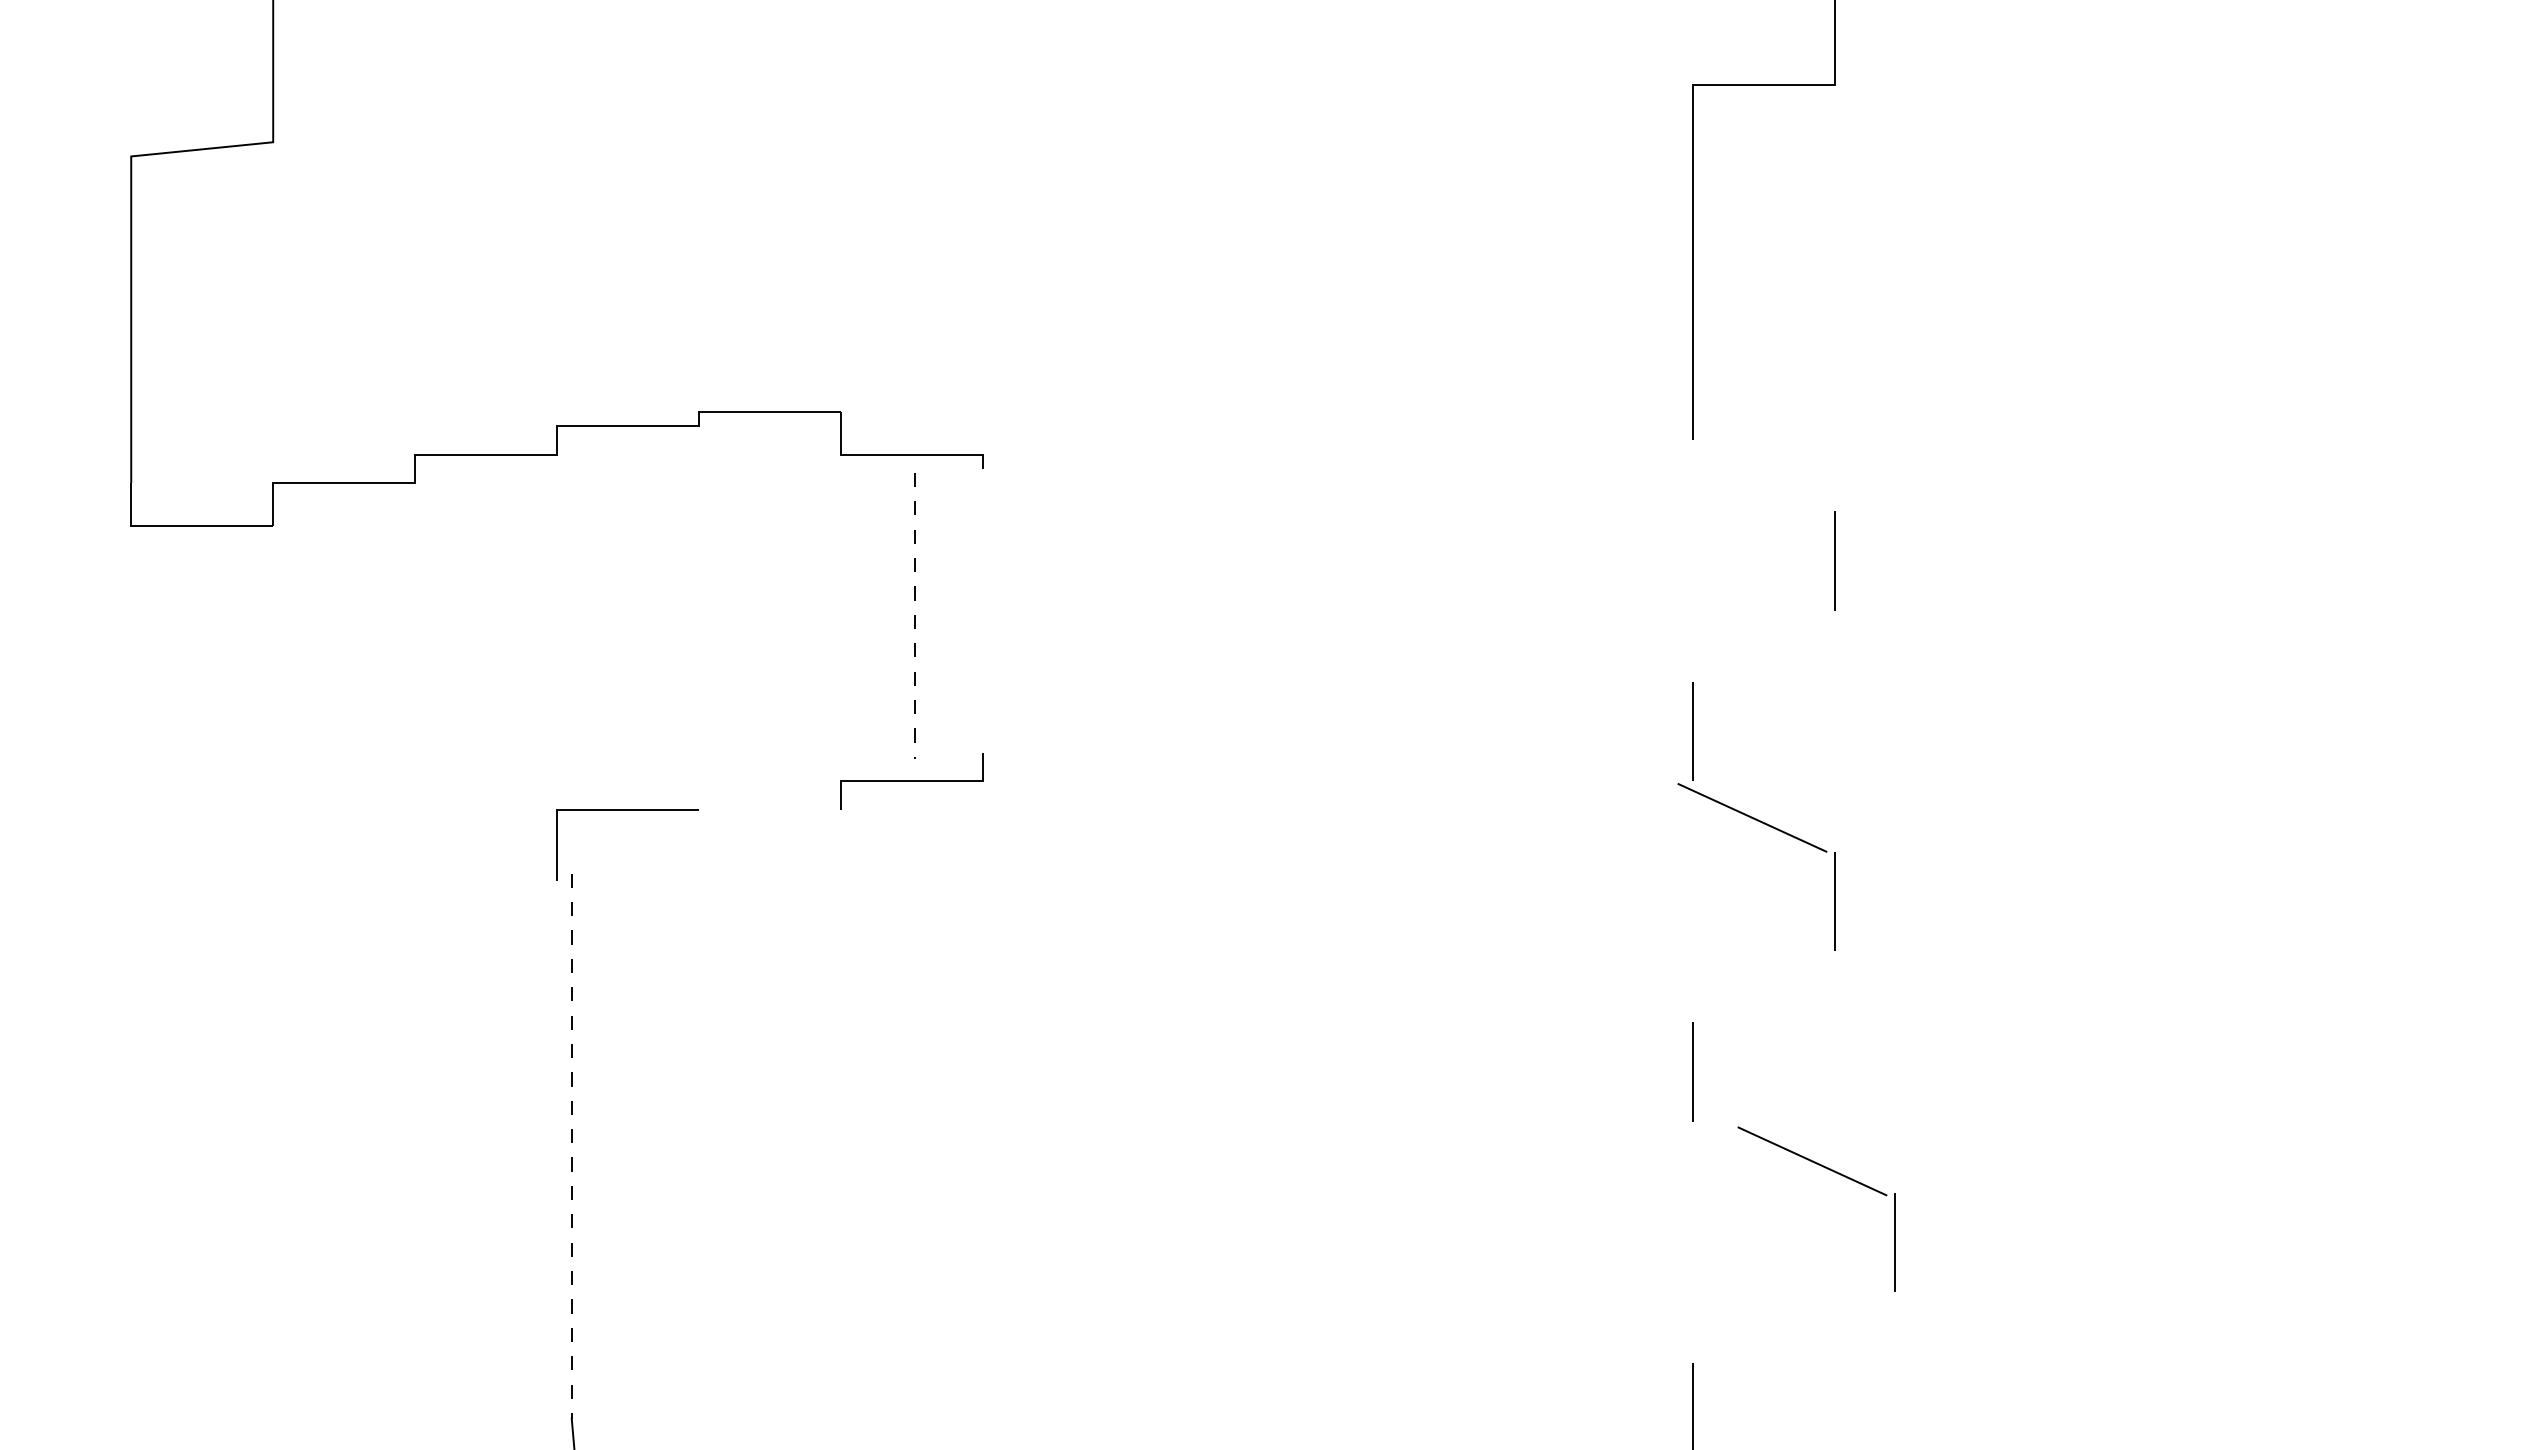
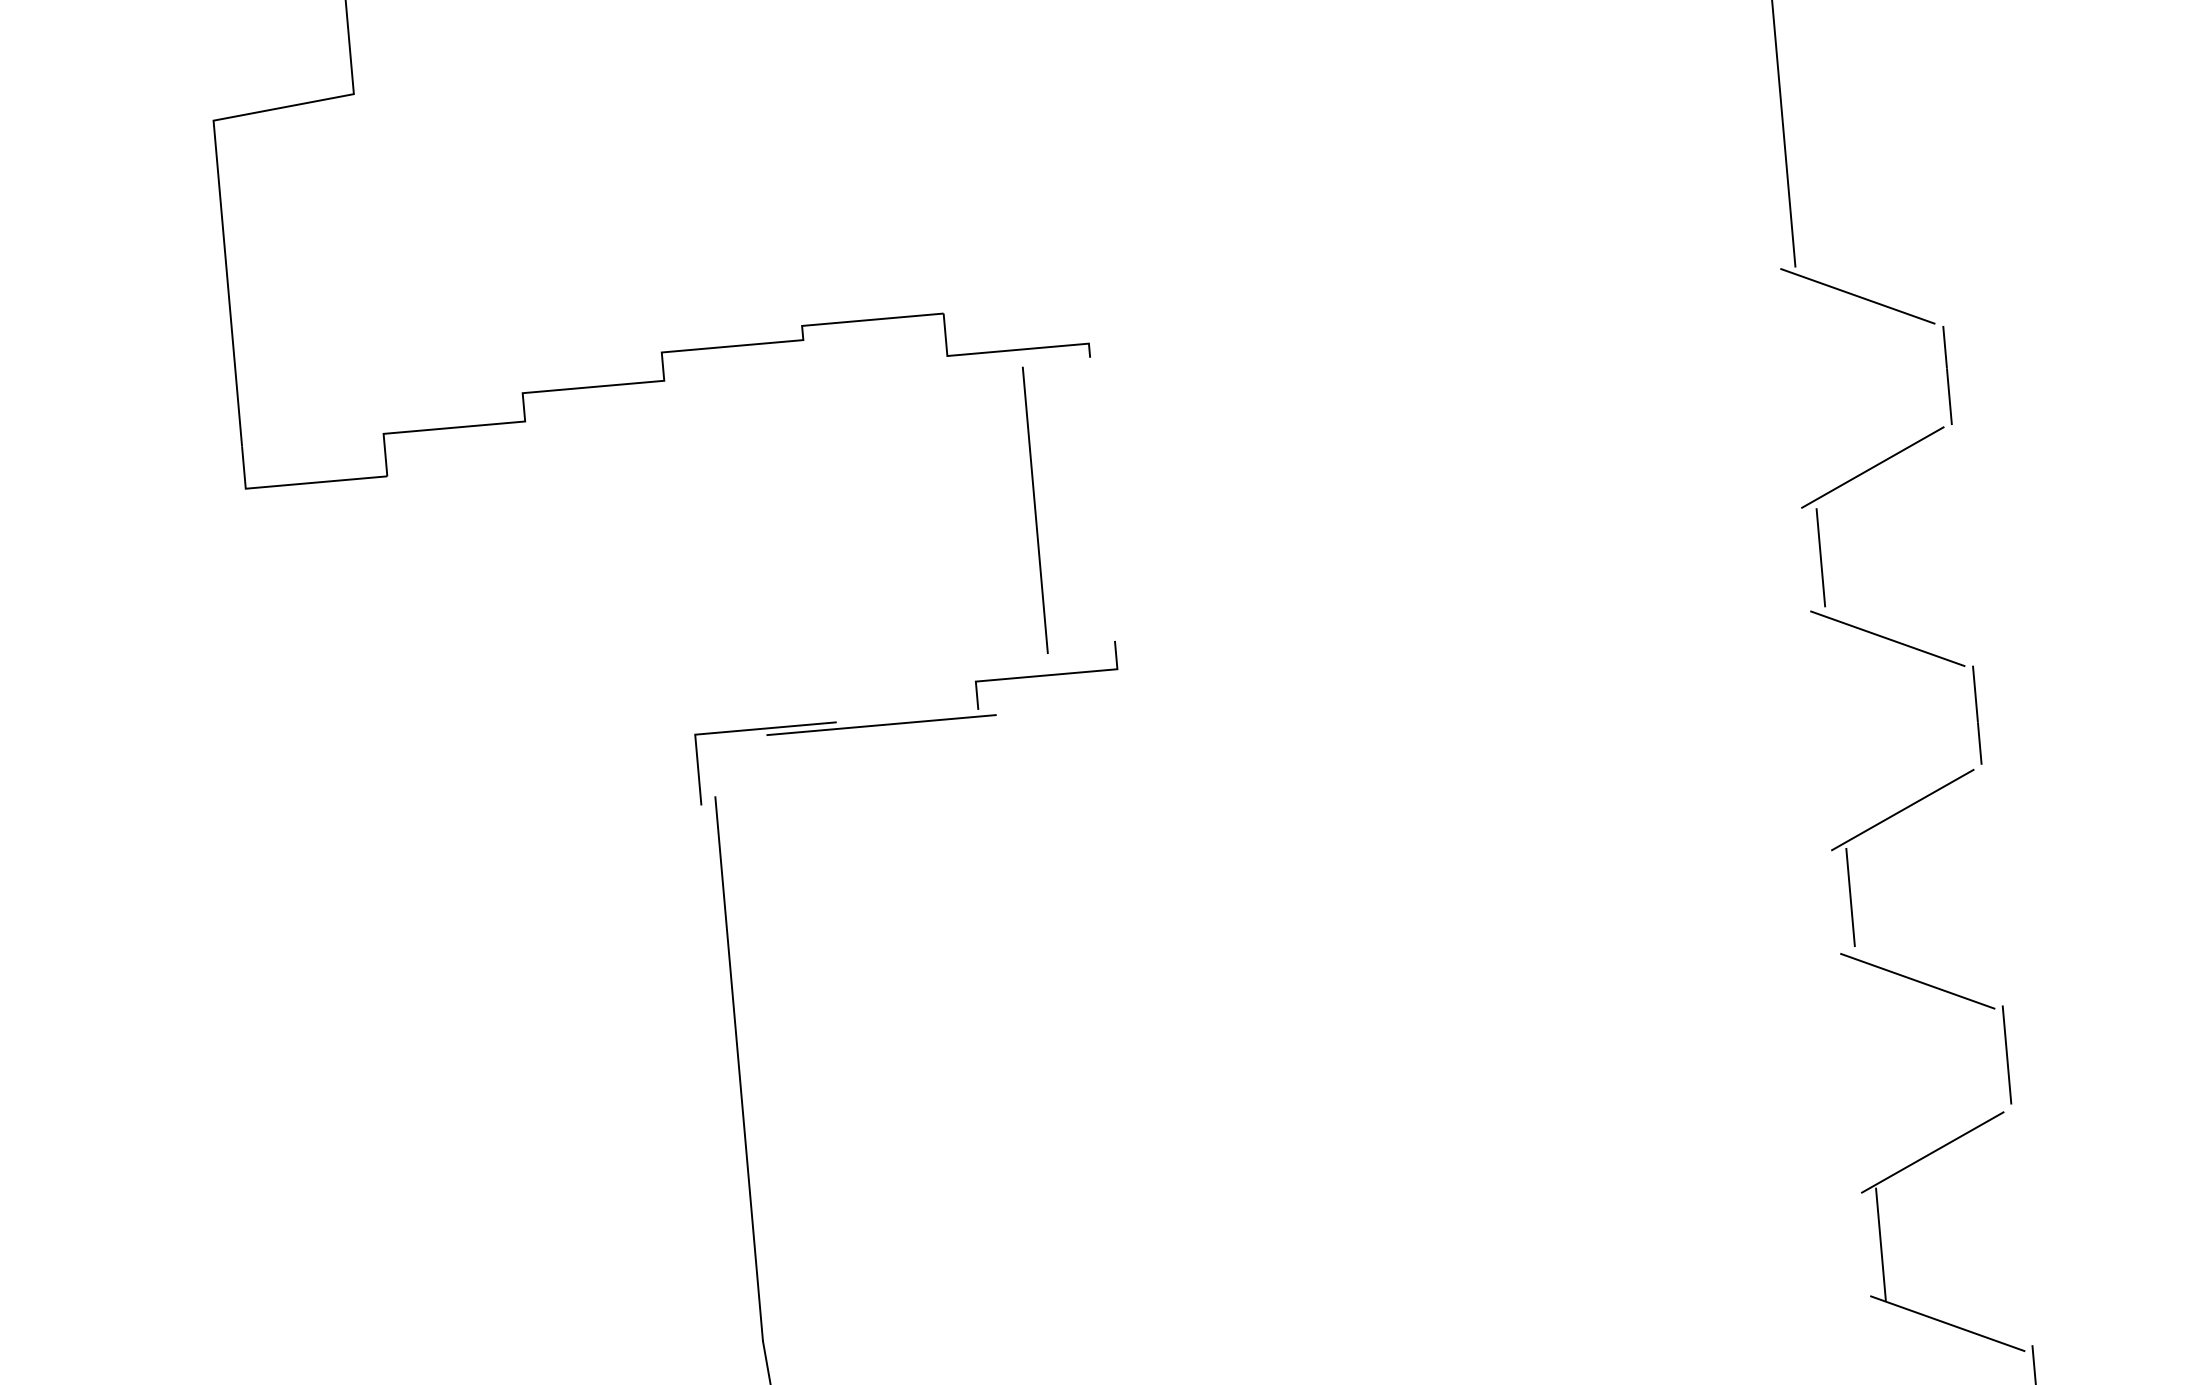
line: (1752, 474) -> (1857, 296), added
line: (915, 616) -> (1035, 510), dashed -> solid
line: (1752, 646) -> (1872, 467), added
line: (742, 816) -> (880, 725), added
line: (1752, 989) -> (1902, 809), added
line: (571, 1146) -> (738, 1069), dashed -> solid
part: (1831, 1171) -> (1937, 989), moved
line: (1752, 1332) -> (1932, 1151), added

